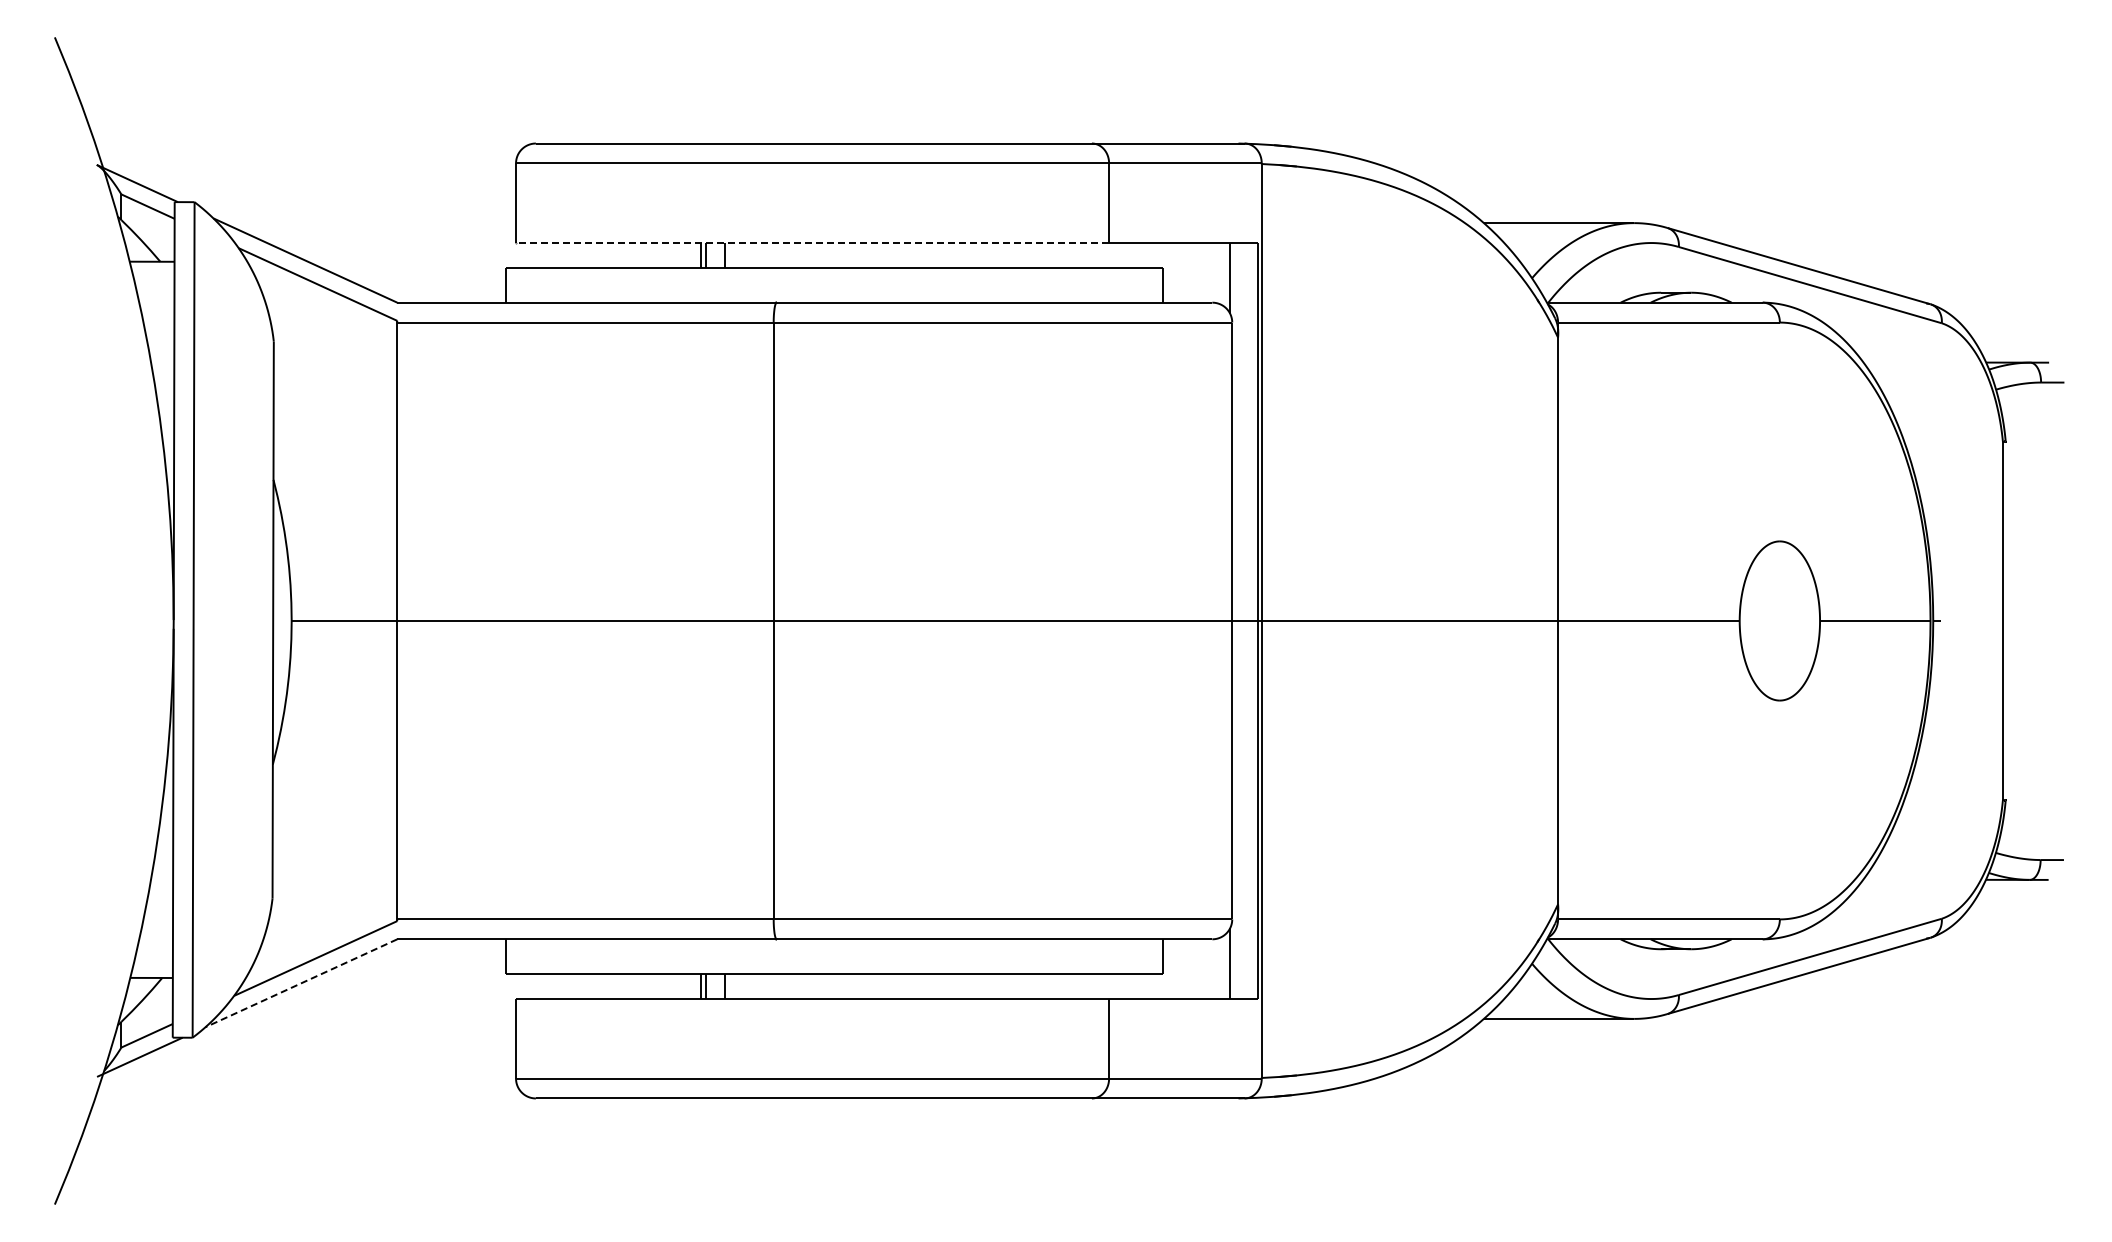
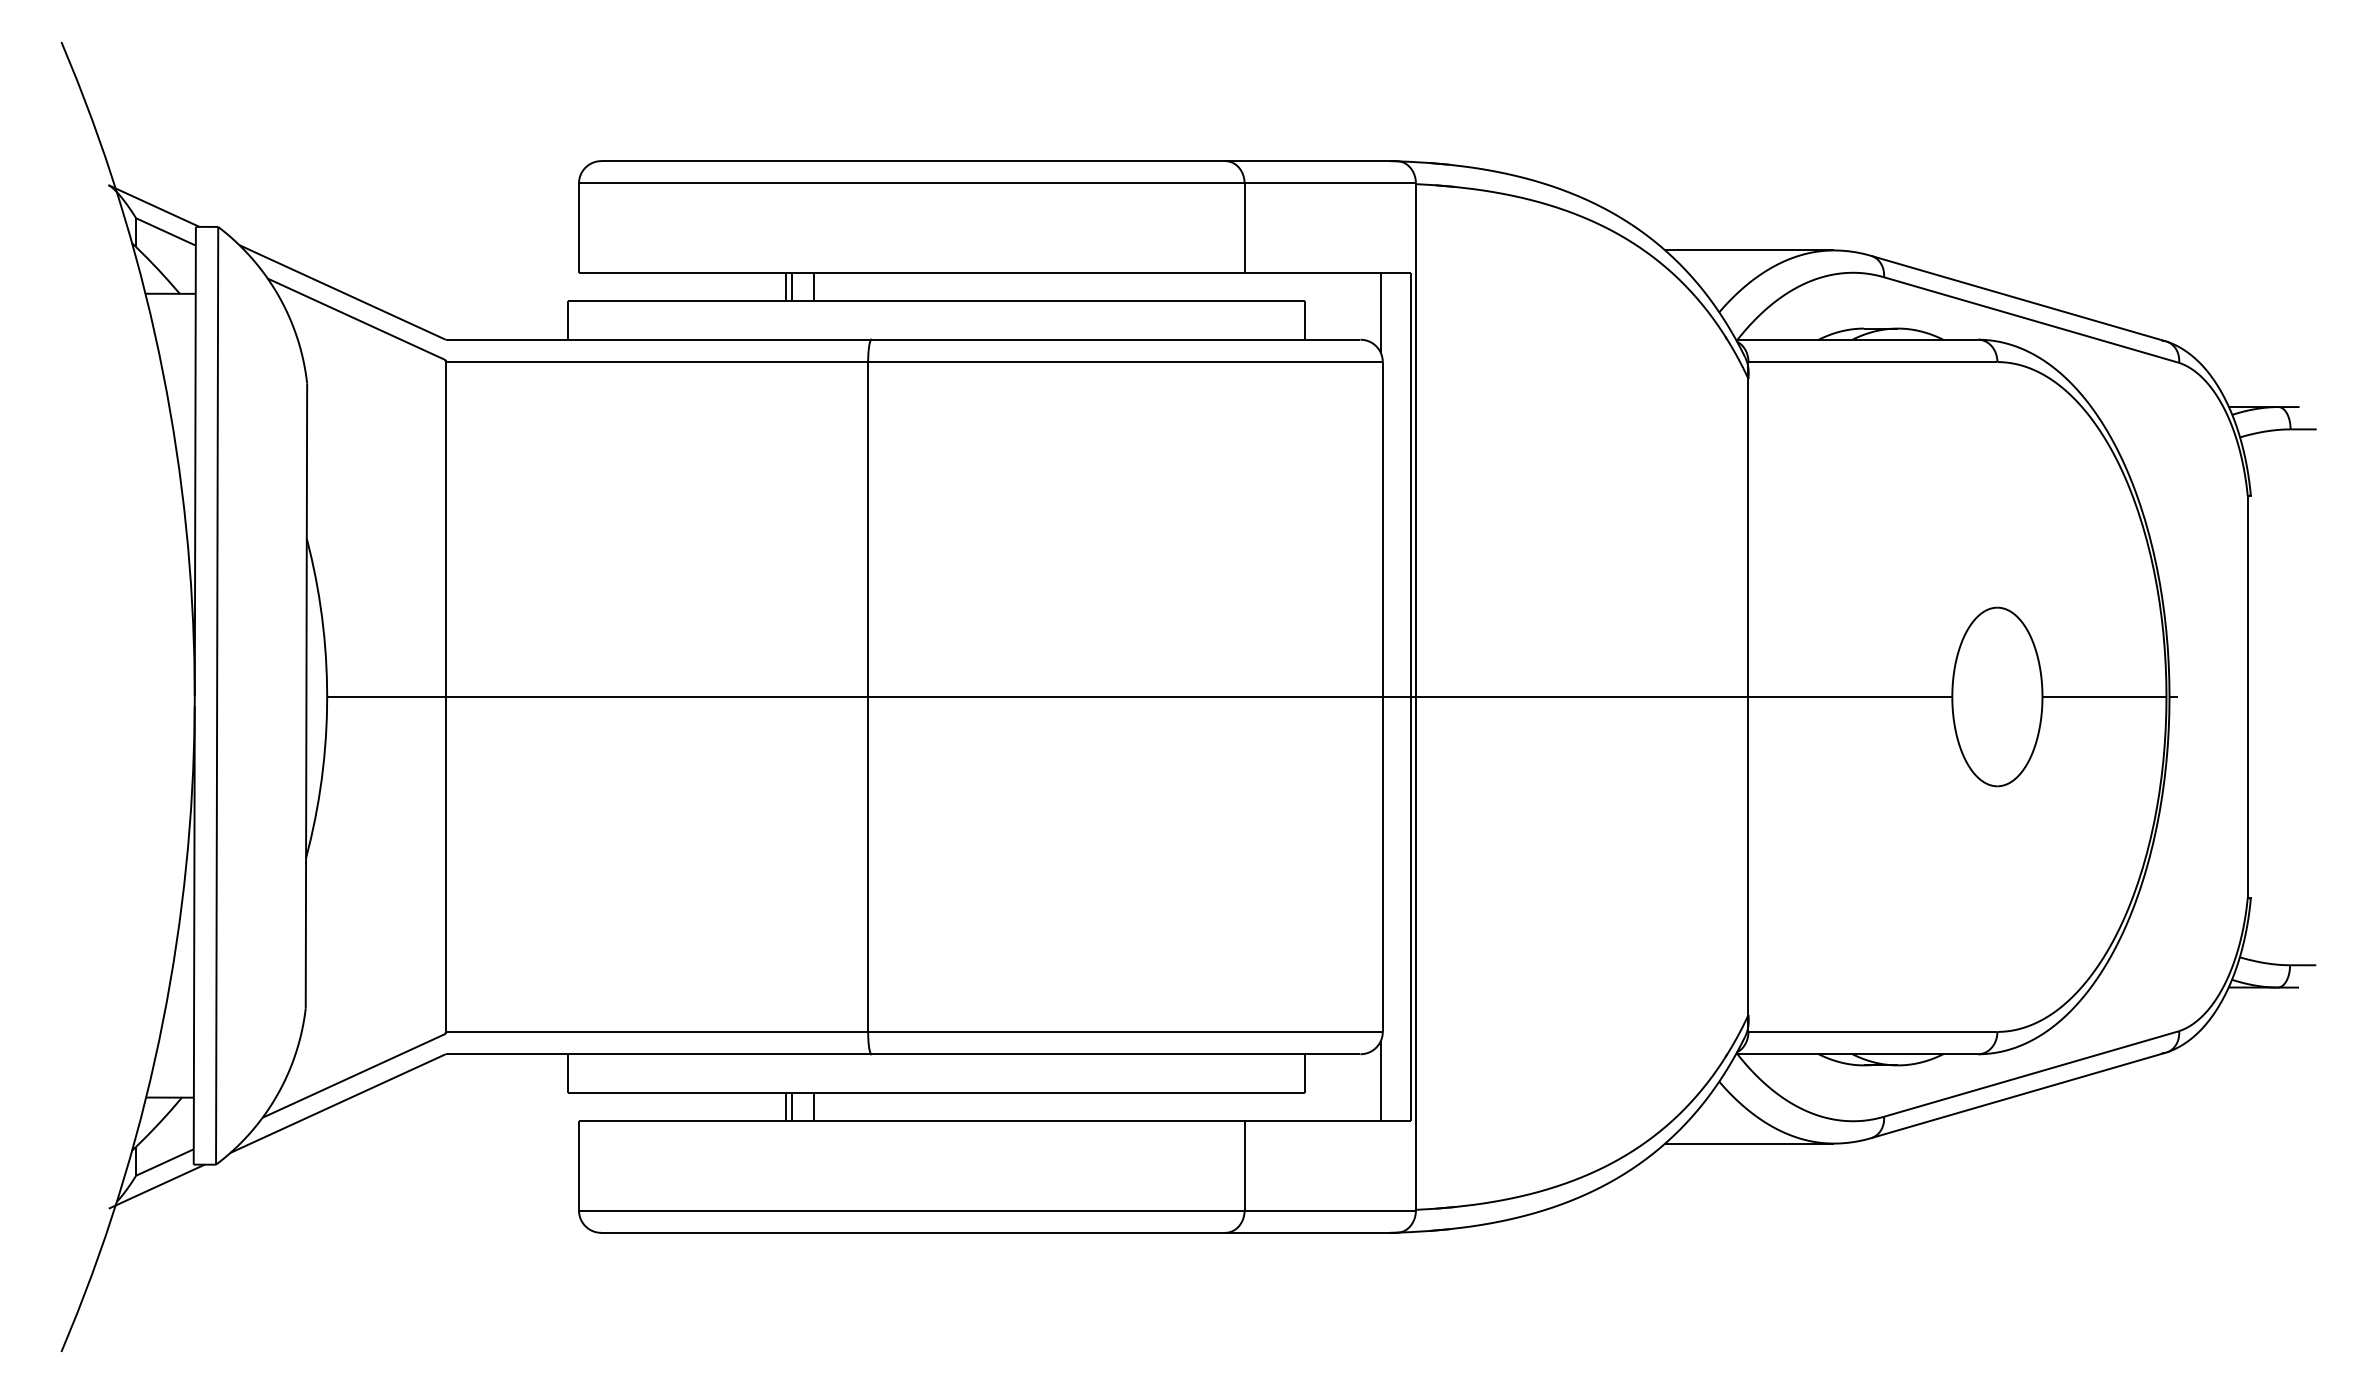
line: (811, 243) -> (910, 273), dashed -> solid
line: (301, 983) -> (338, 1103), dashed -> solid

